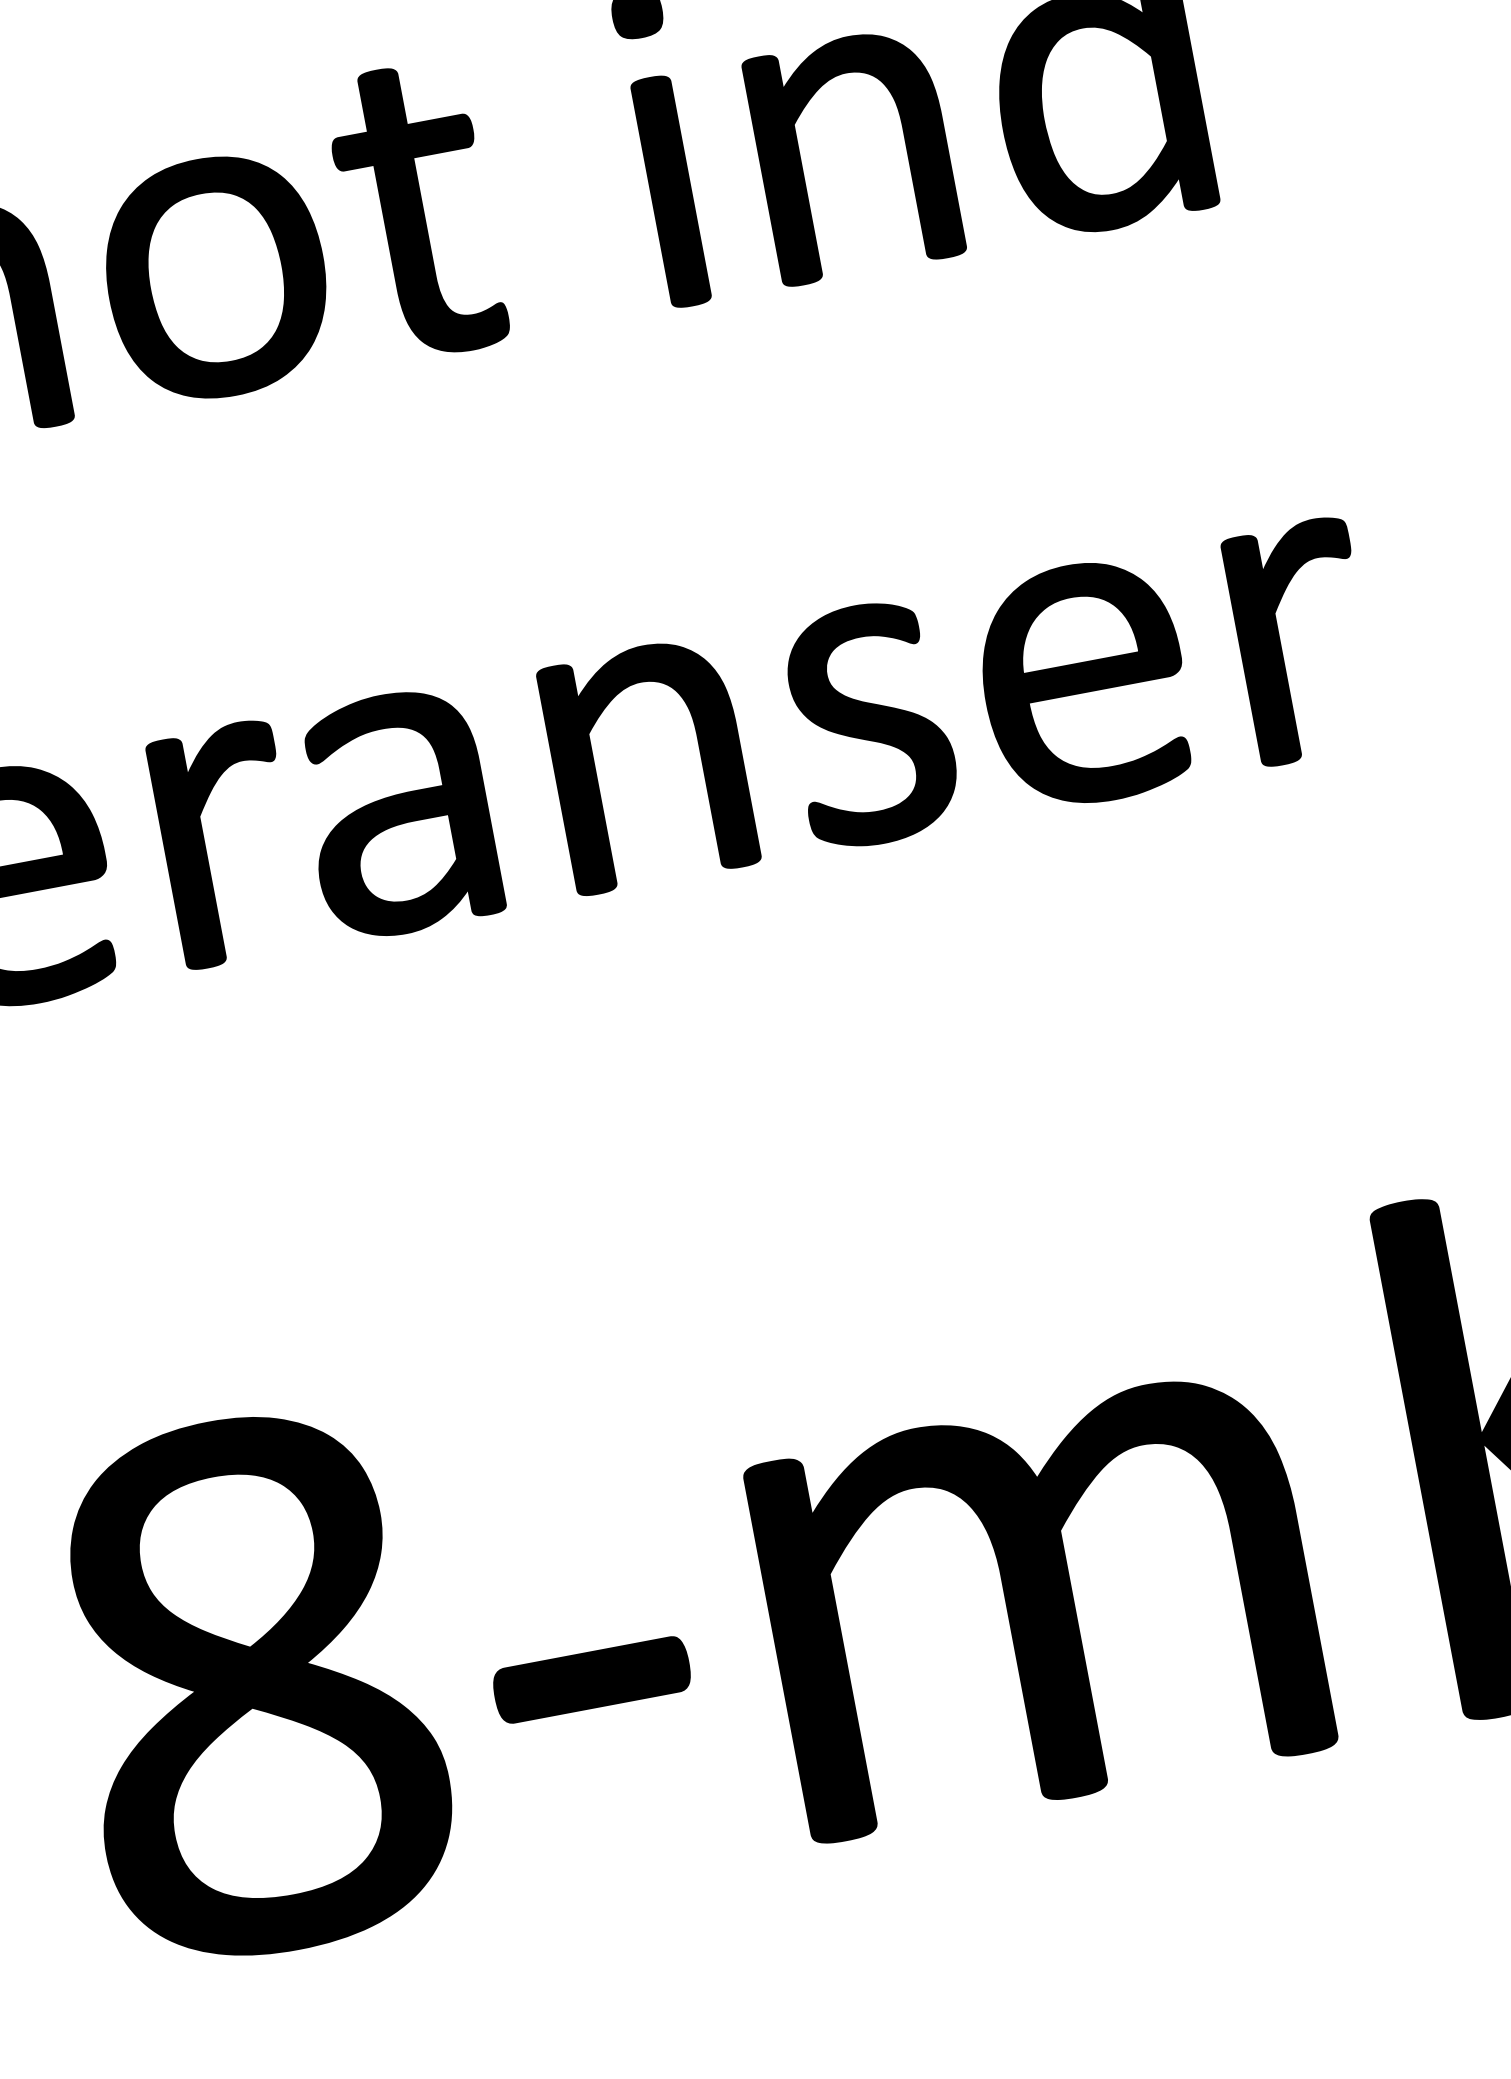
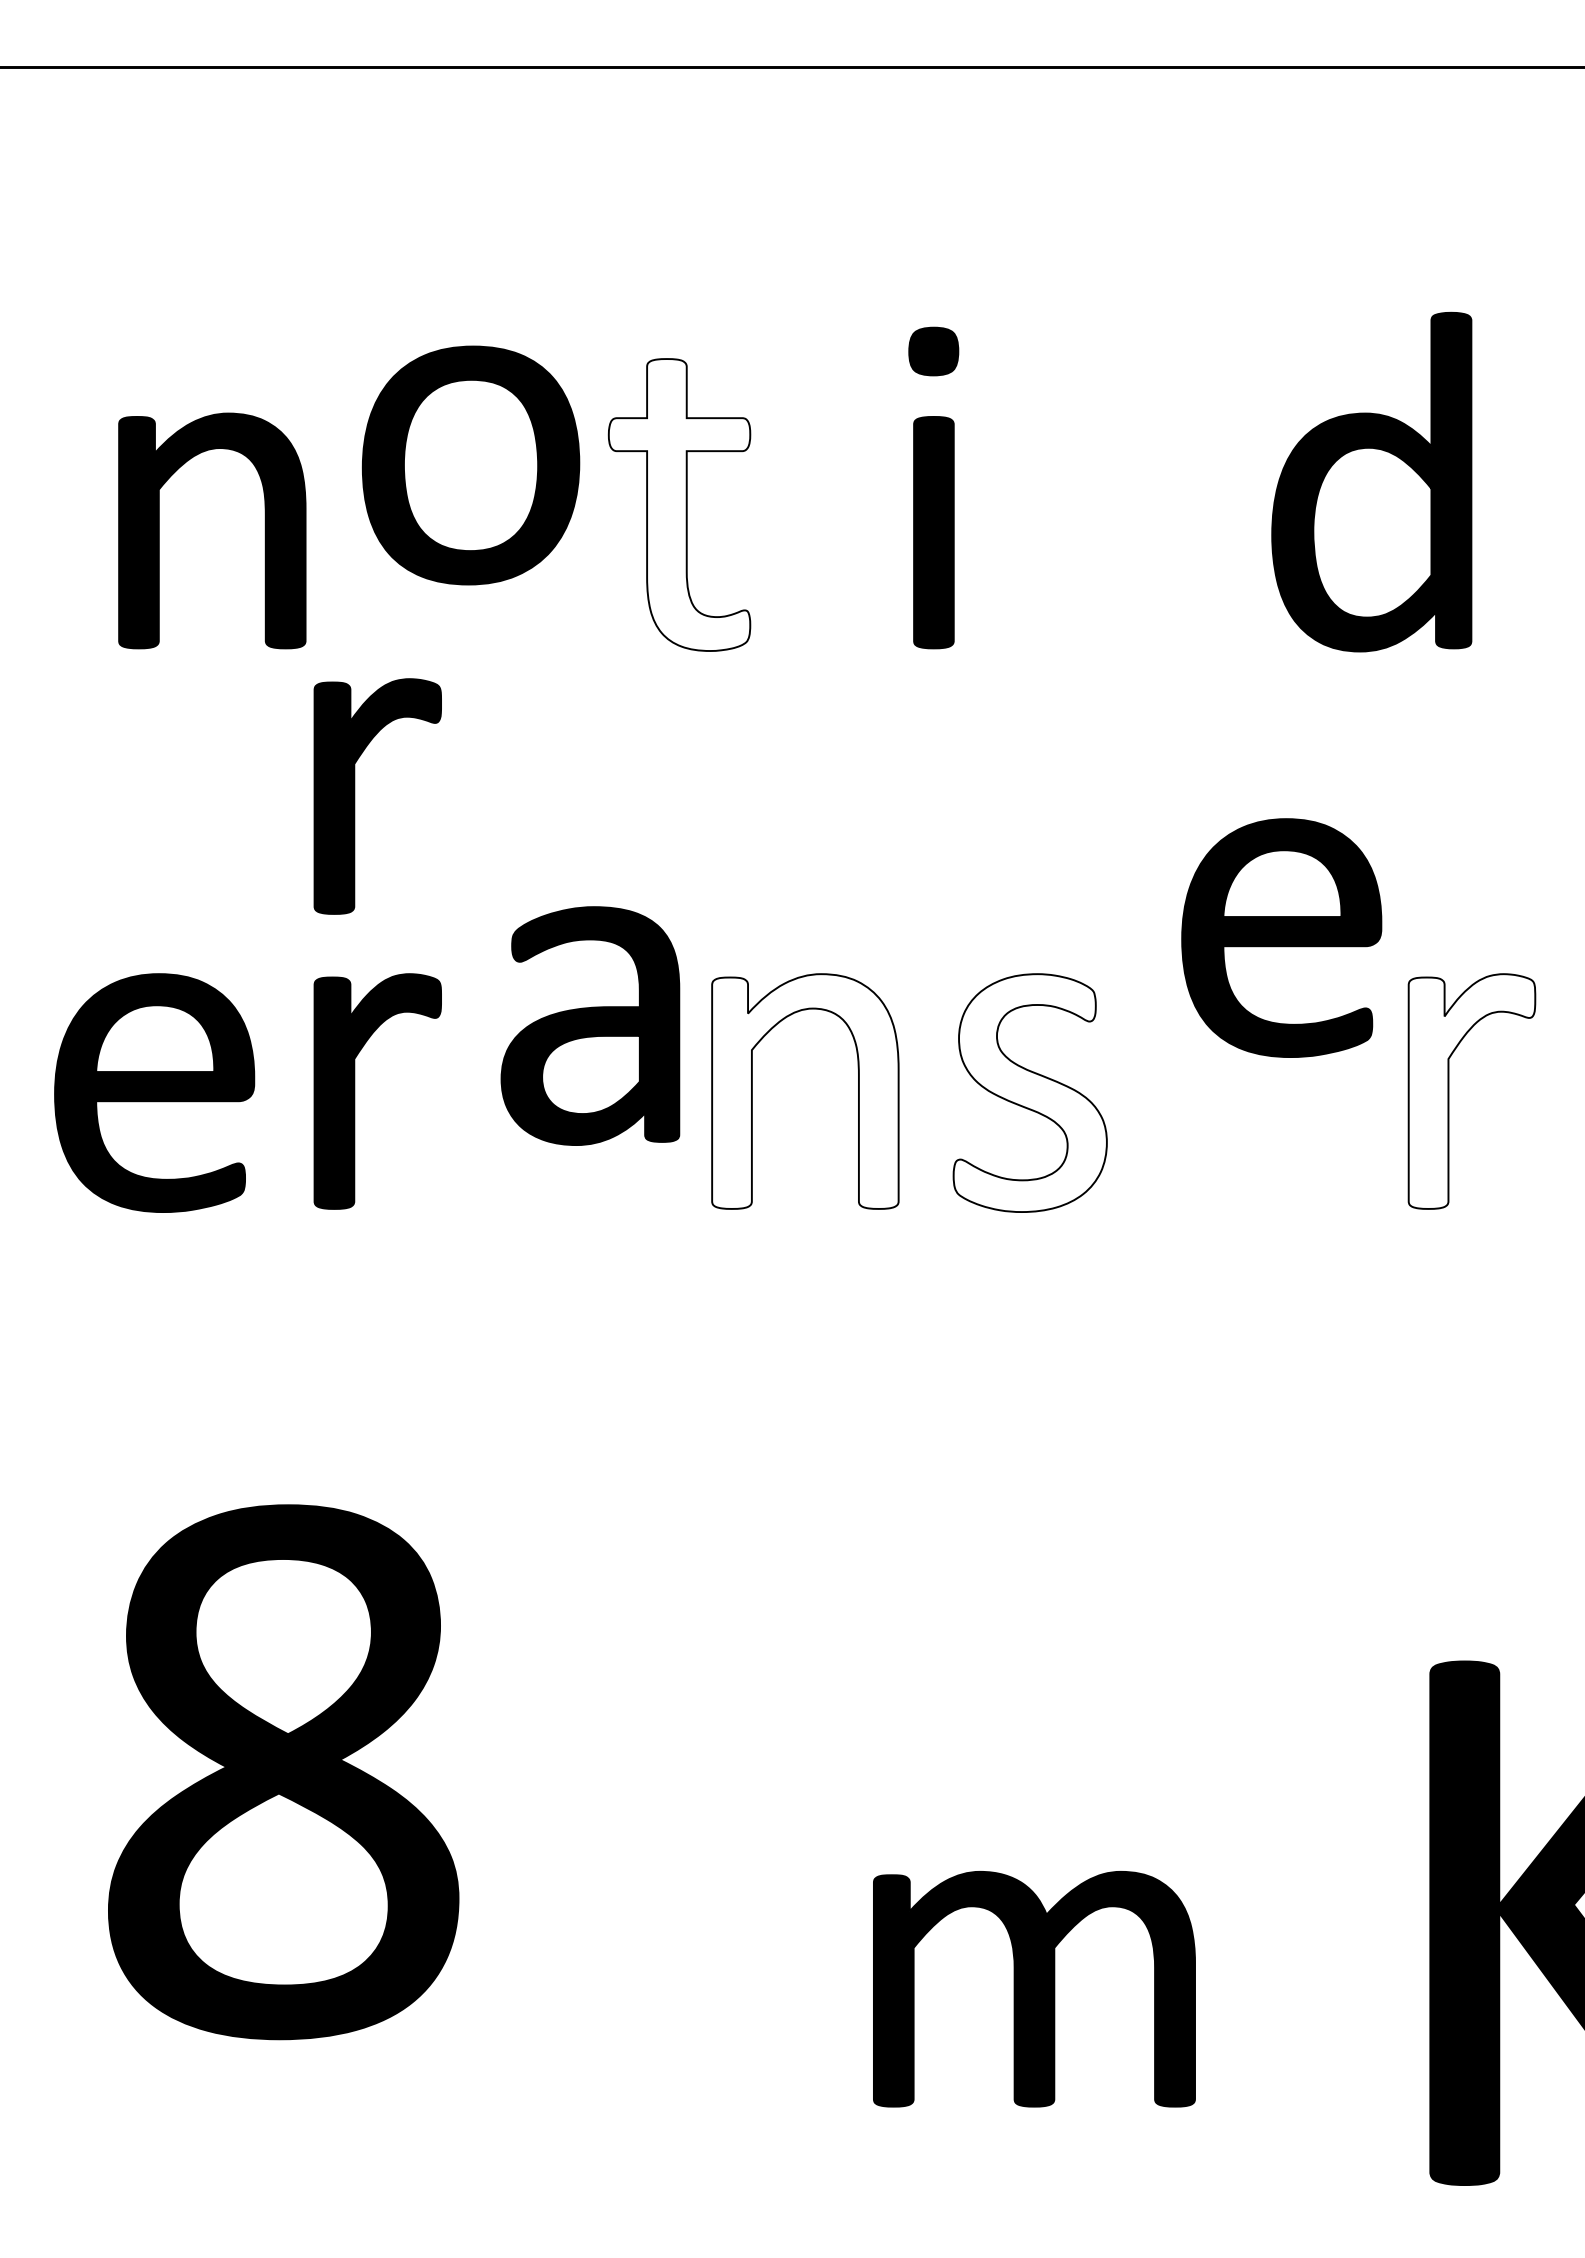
part: (801, 164) -> (1067, 530), removed
fill: (416, 212) -> (679, 505), removed
part: (215, 277) -> (470, 465), moved
part: (151, 558) -> (355, 796), added
fill: (1303, 641) -> (1471, 1091), removed
part: (1084, 683) -> (1281, 937), moved
fill: (869, 725) -> (1029, 1093), removed
fill: (648, 764) -> (805, 1091), removed
part: (398, 813) -> (590, 1025), moved
part: (1040, 1603) -> (1034, 1988), size x0.6
part: (591, 1680) -> (579, 1980), removed
part: (252, 1686) -> (283, 1772), moved

